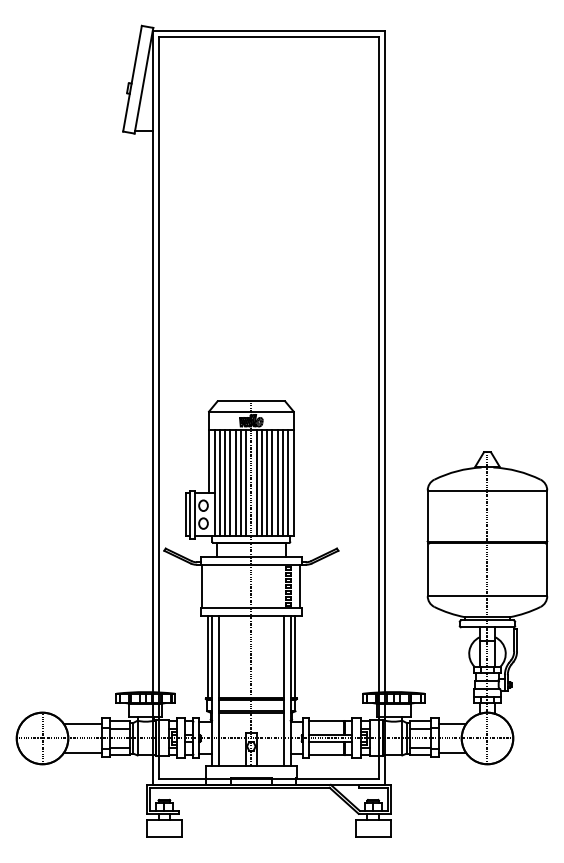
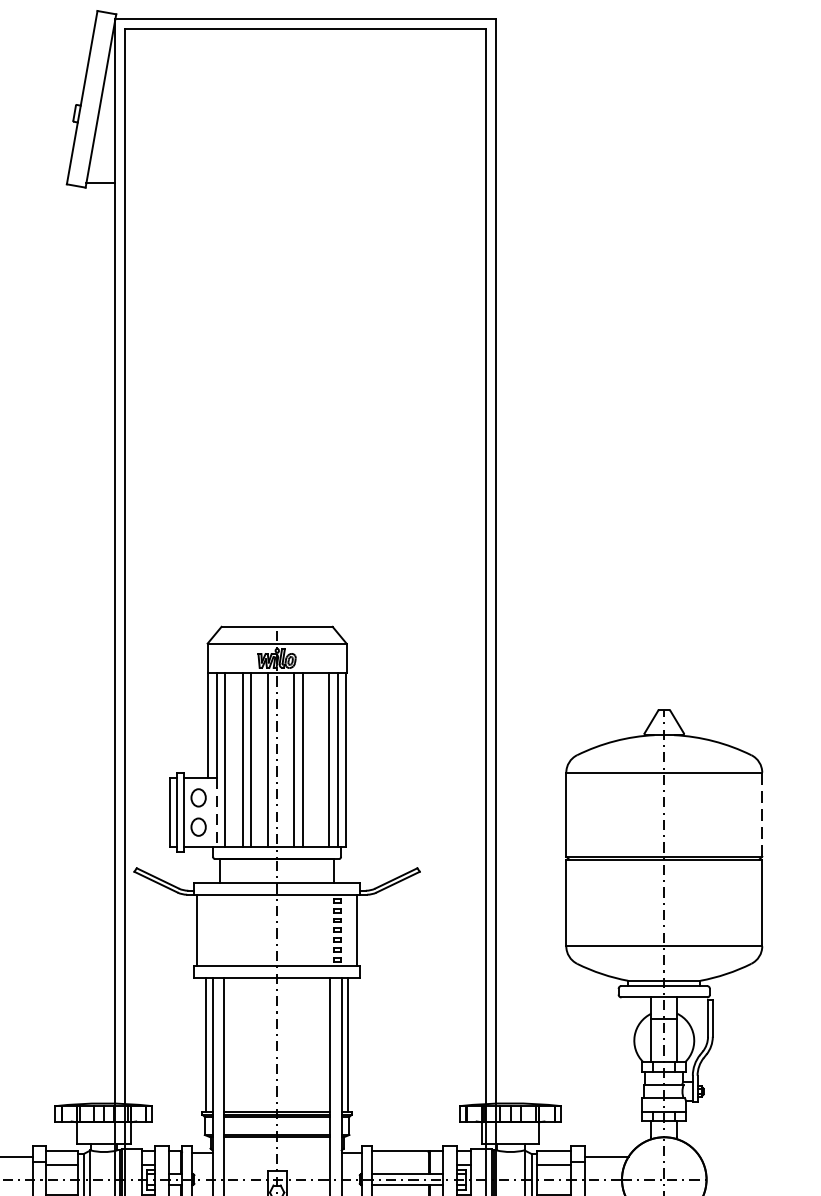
line: (225, 482) -> (234, 759), removed
line: (240, 482) -> (259, 759), removed
line: (256, 482) -> (285, 759), removed
line: (272, 482) -> (311, 759), removed
line: (277, 482) -> (319, 759), removed
line: (214, 515) -> (216, 813), solid -> dashed
line: (547, 515) -> (762, 813), solid -> dashed

